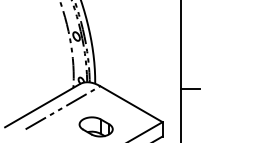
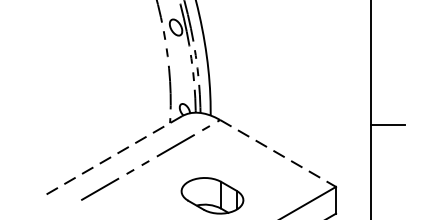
line: (131, 104) -> (278, 154), solid -> dashed
line: (42, 106) -> (112, 157), solid -> dashed

